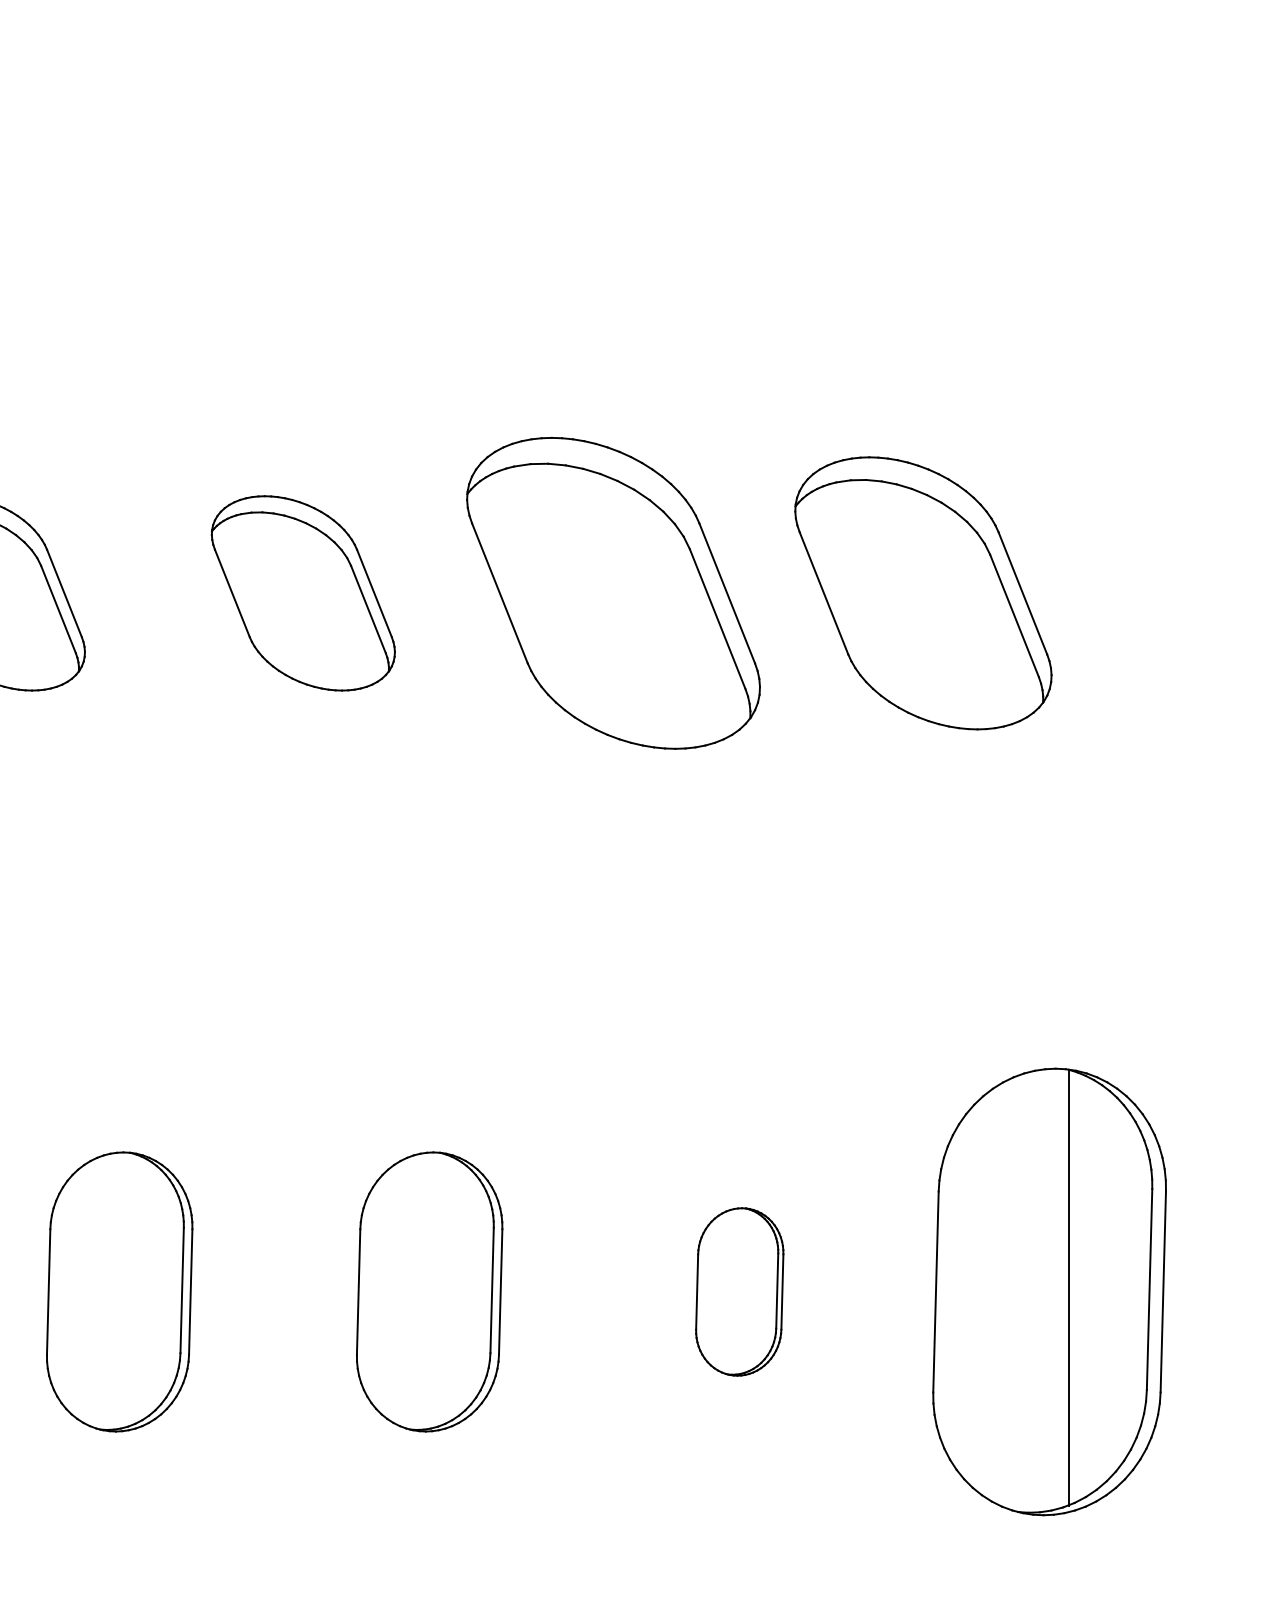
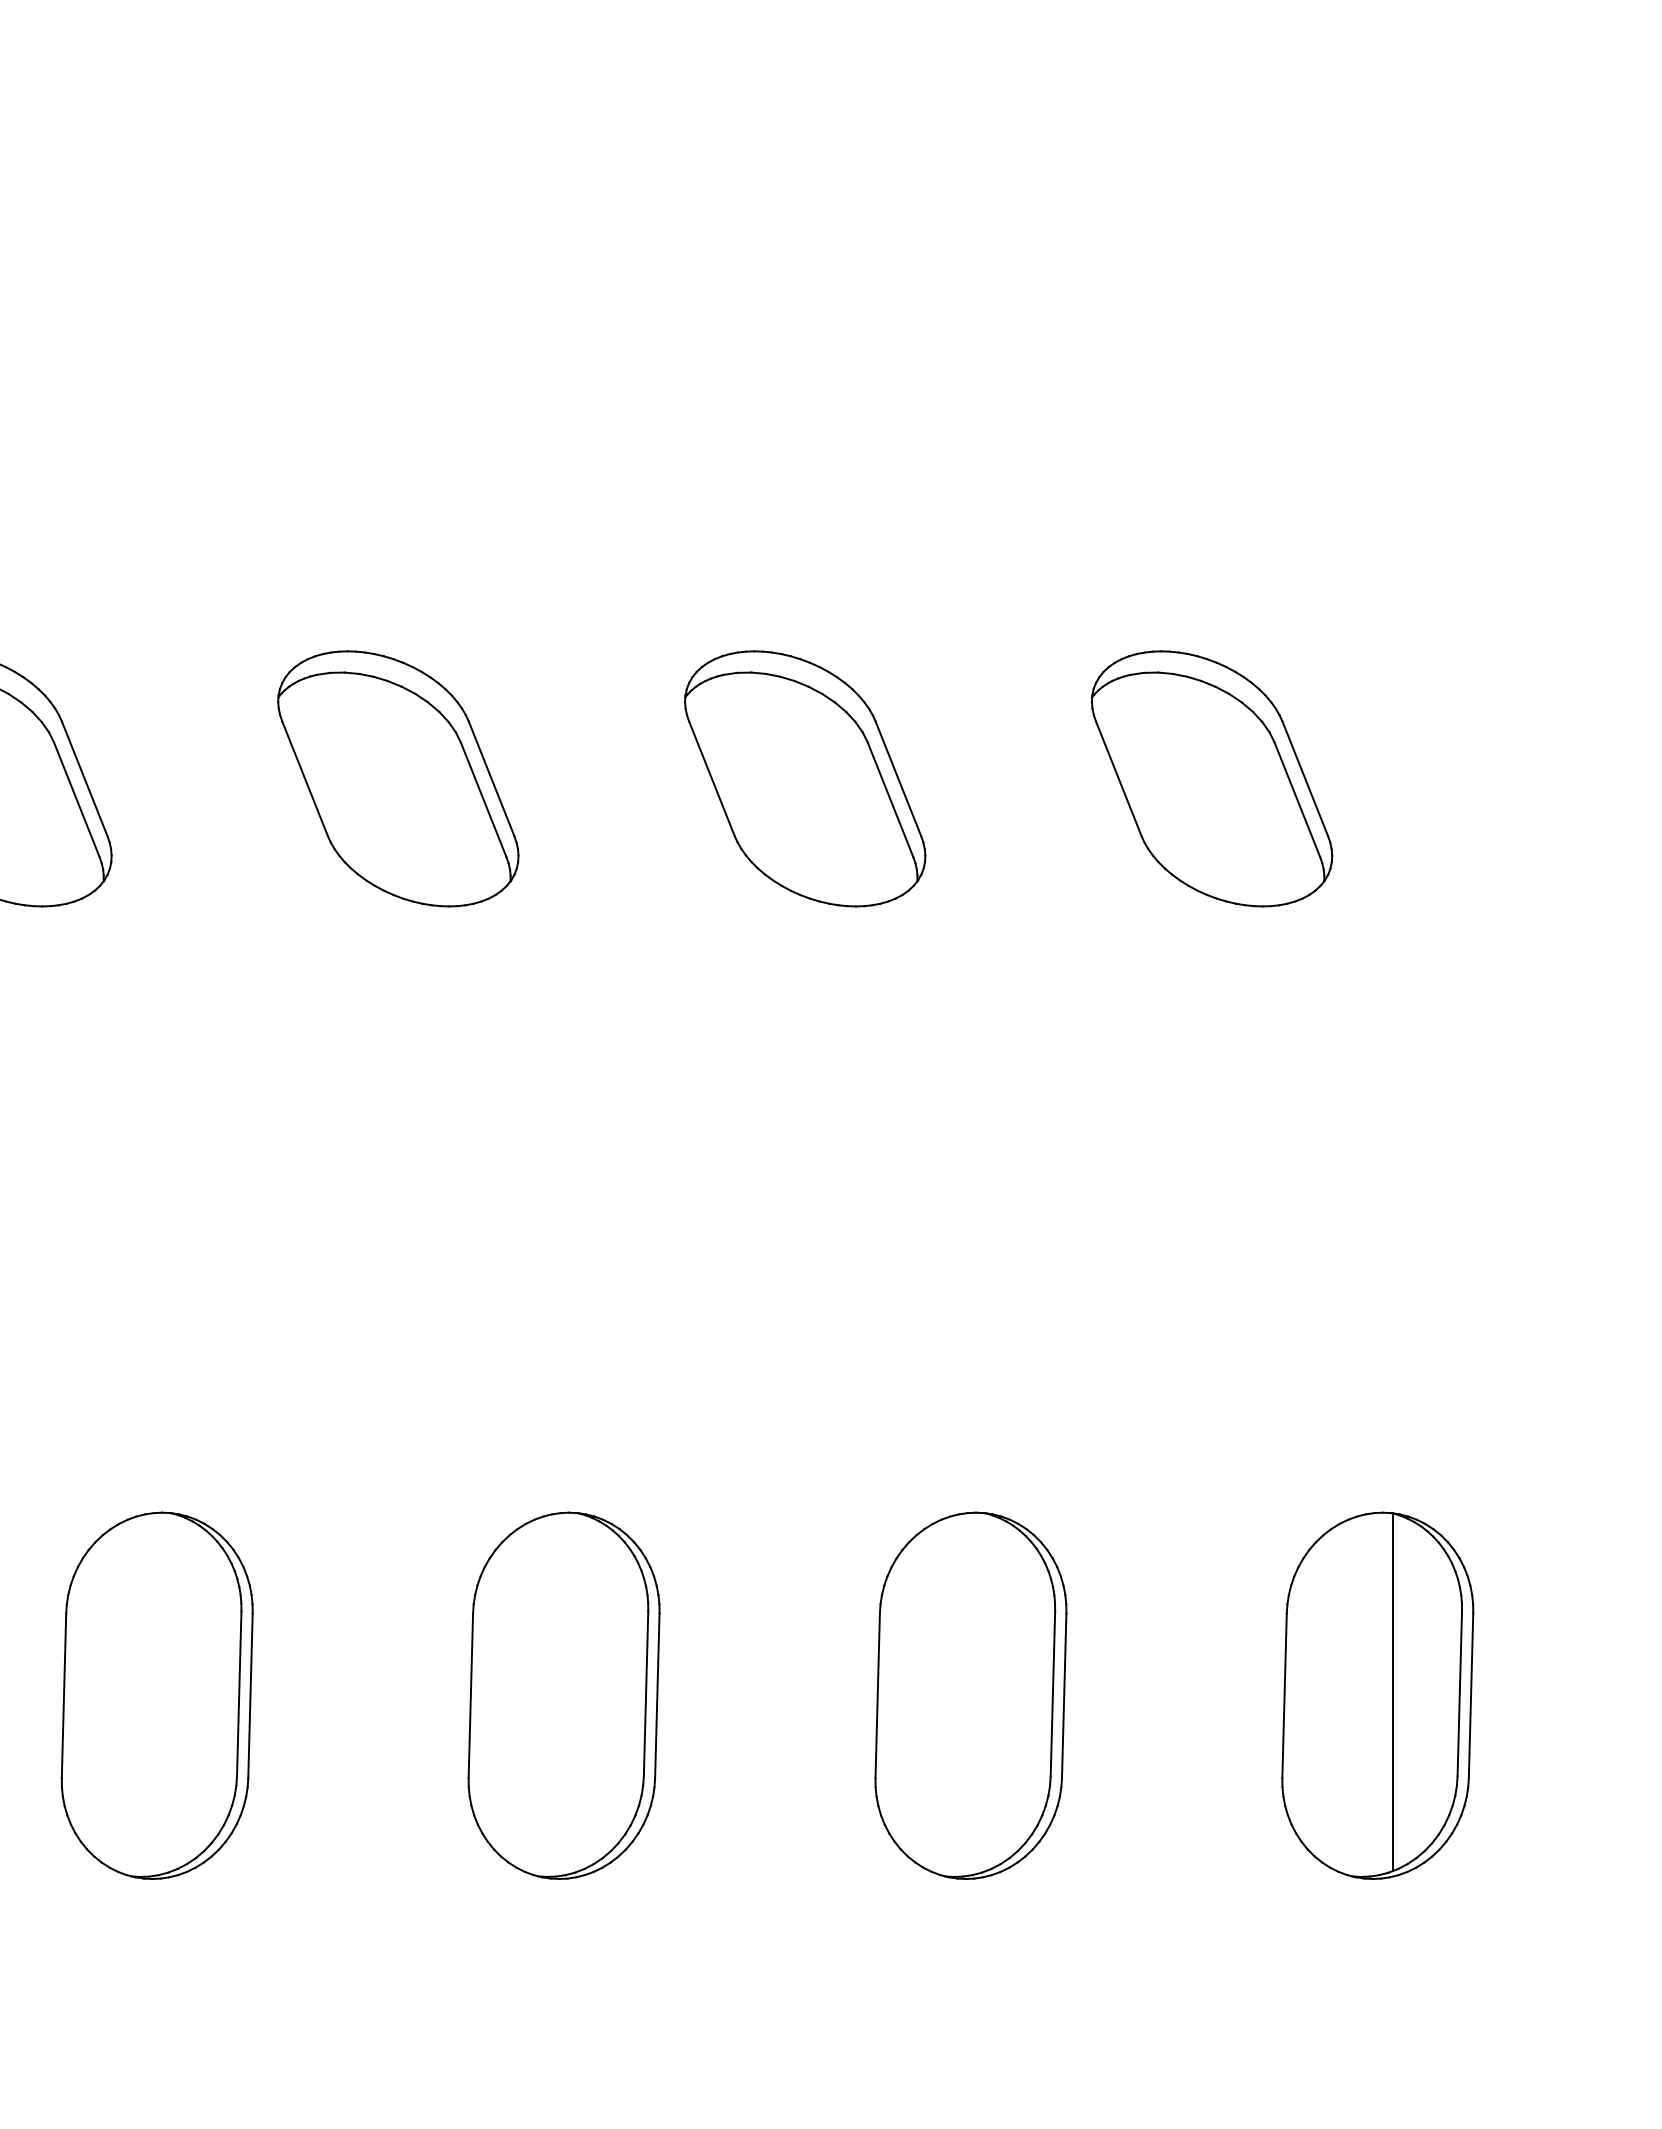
part: (612, 593) -> (804, 779), size x0.62
part: (922, 593) -> (1210, 779), size x0.71
part: (739, 1291) -> (970, 1695), size x1.67
part: (1049, 1291) -> (1377, 1695), size x0.62

